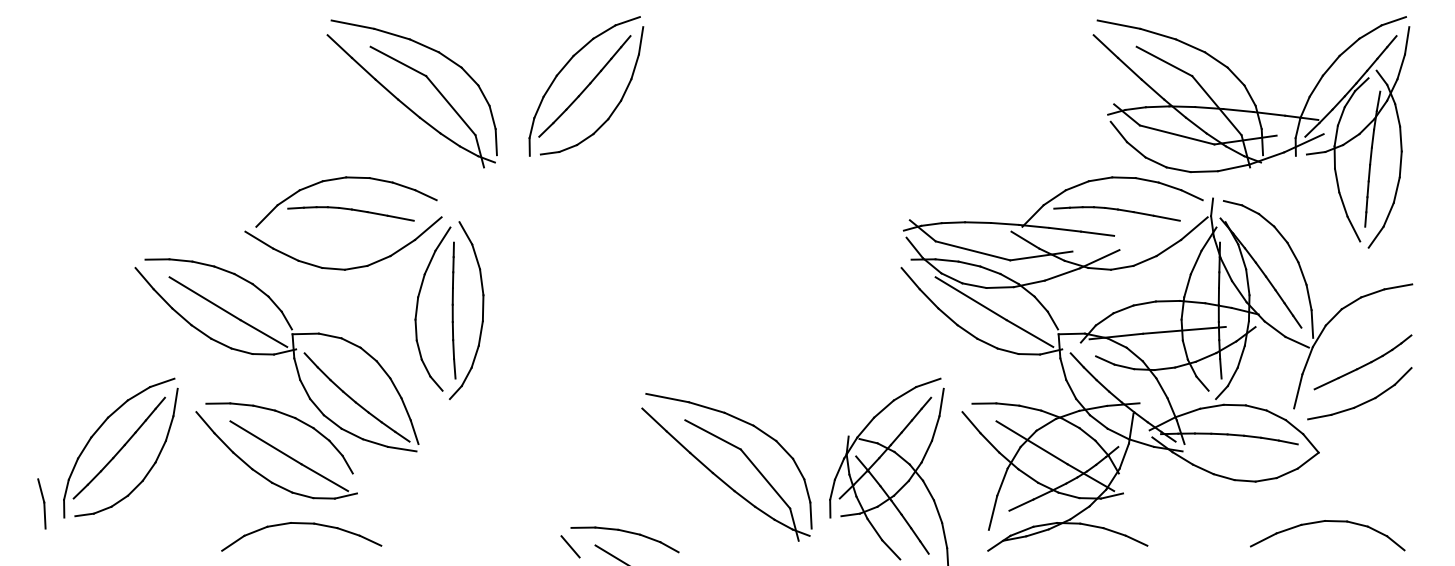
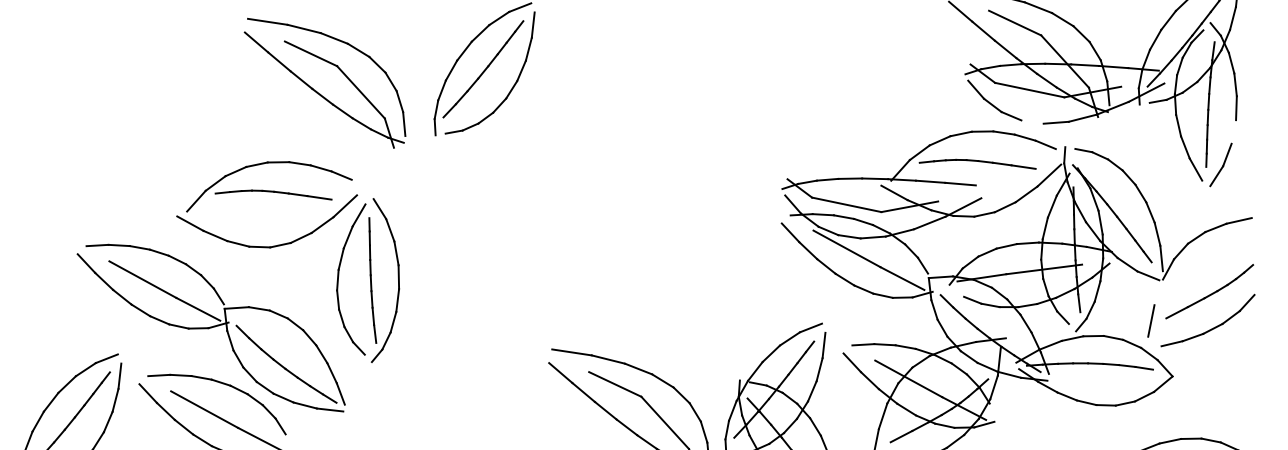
line: (1178, 169) -> (1032, 121), removed
line: (1396, 189) -> (1233, 131), removed
line: (1307, 360) -> (1158, 292), removed

